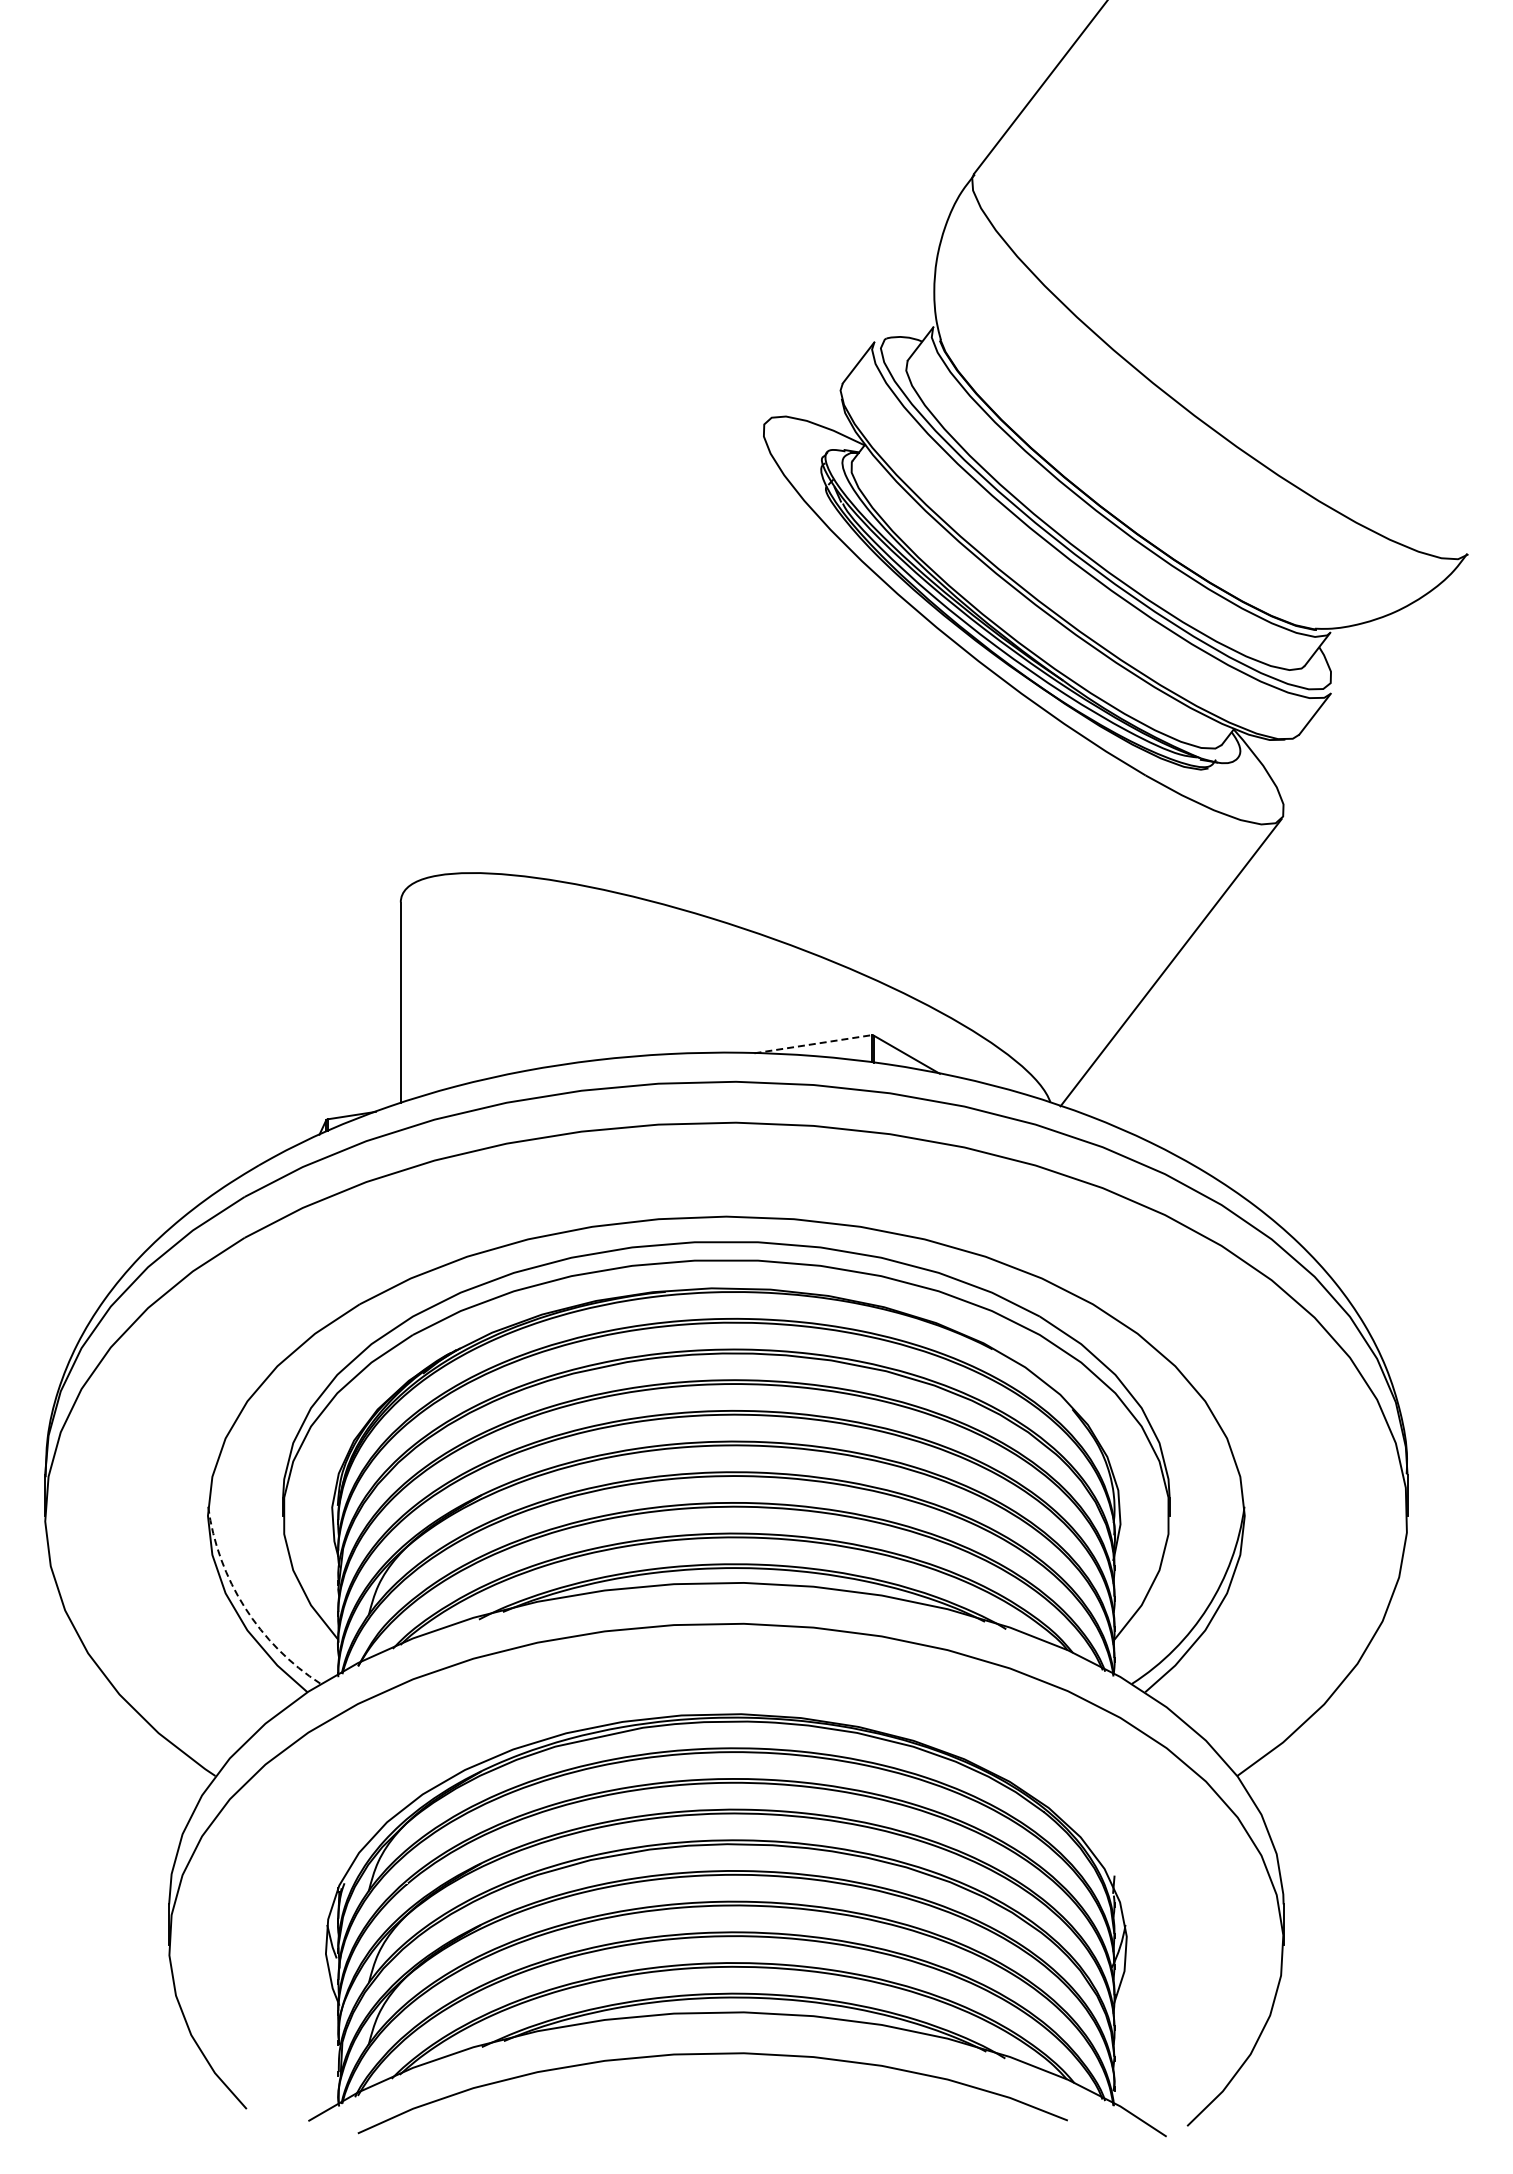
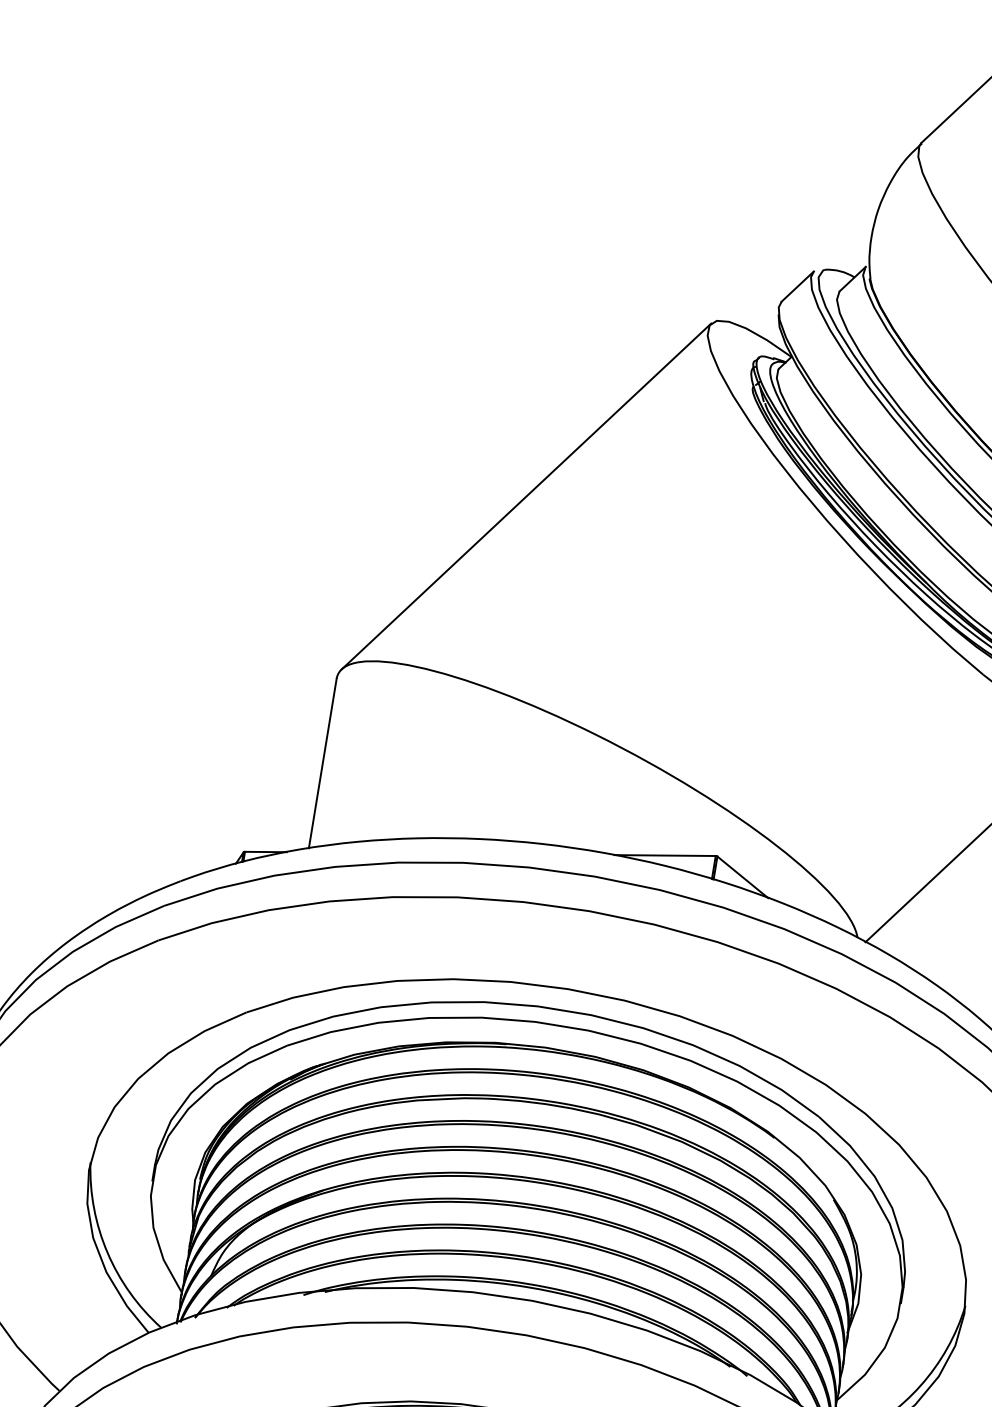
line: (584, 655) -> (525, 495), added
line: (813, 1044) -> (665, 855), dashed -> solid
arc: (244, 1607) -> (107, 1252), dashed -> solid

